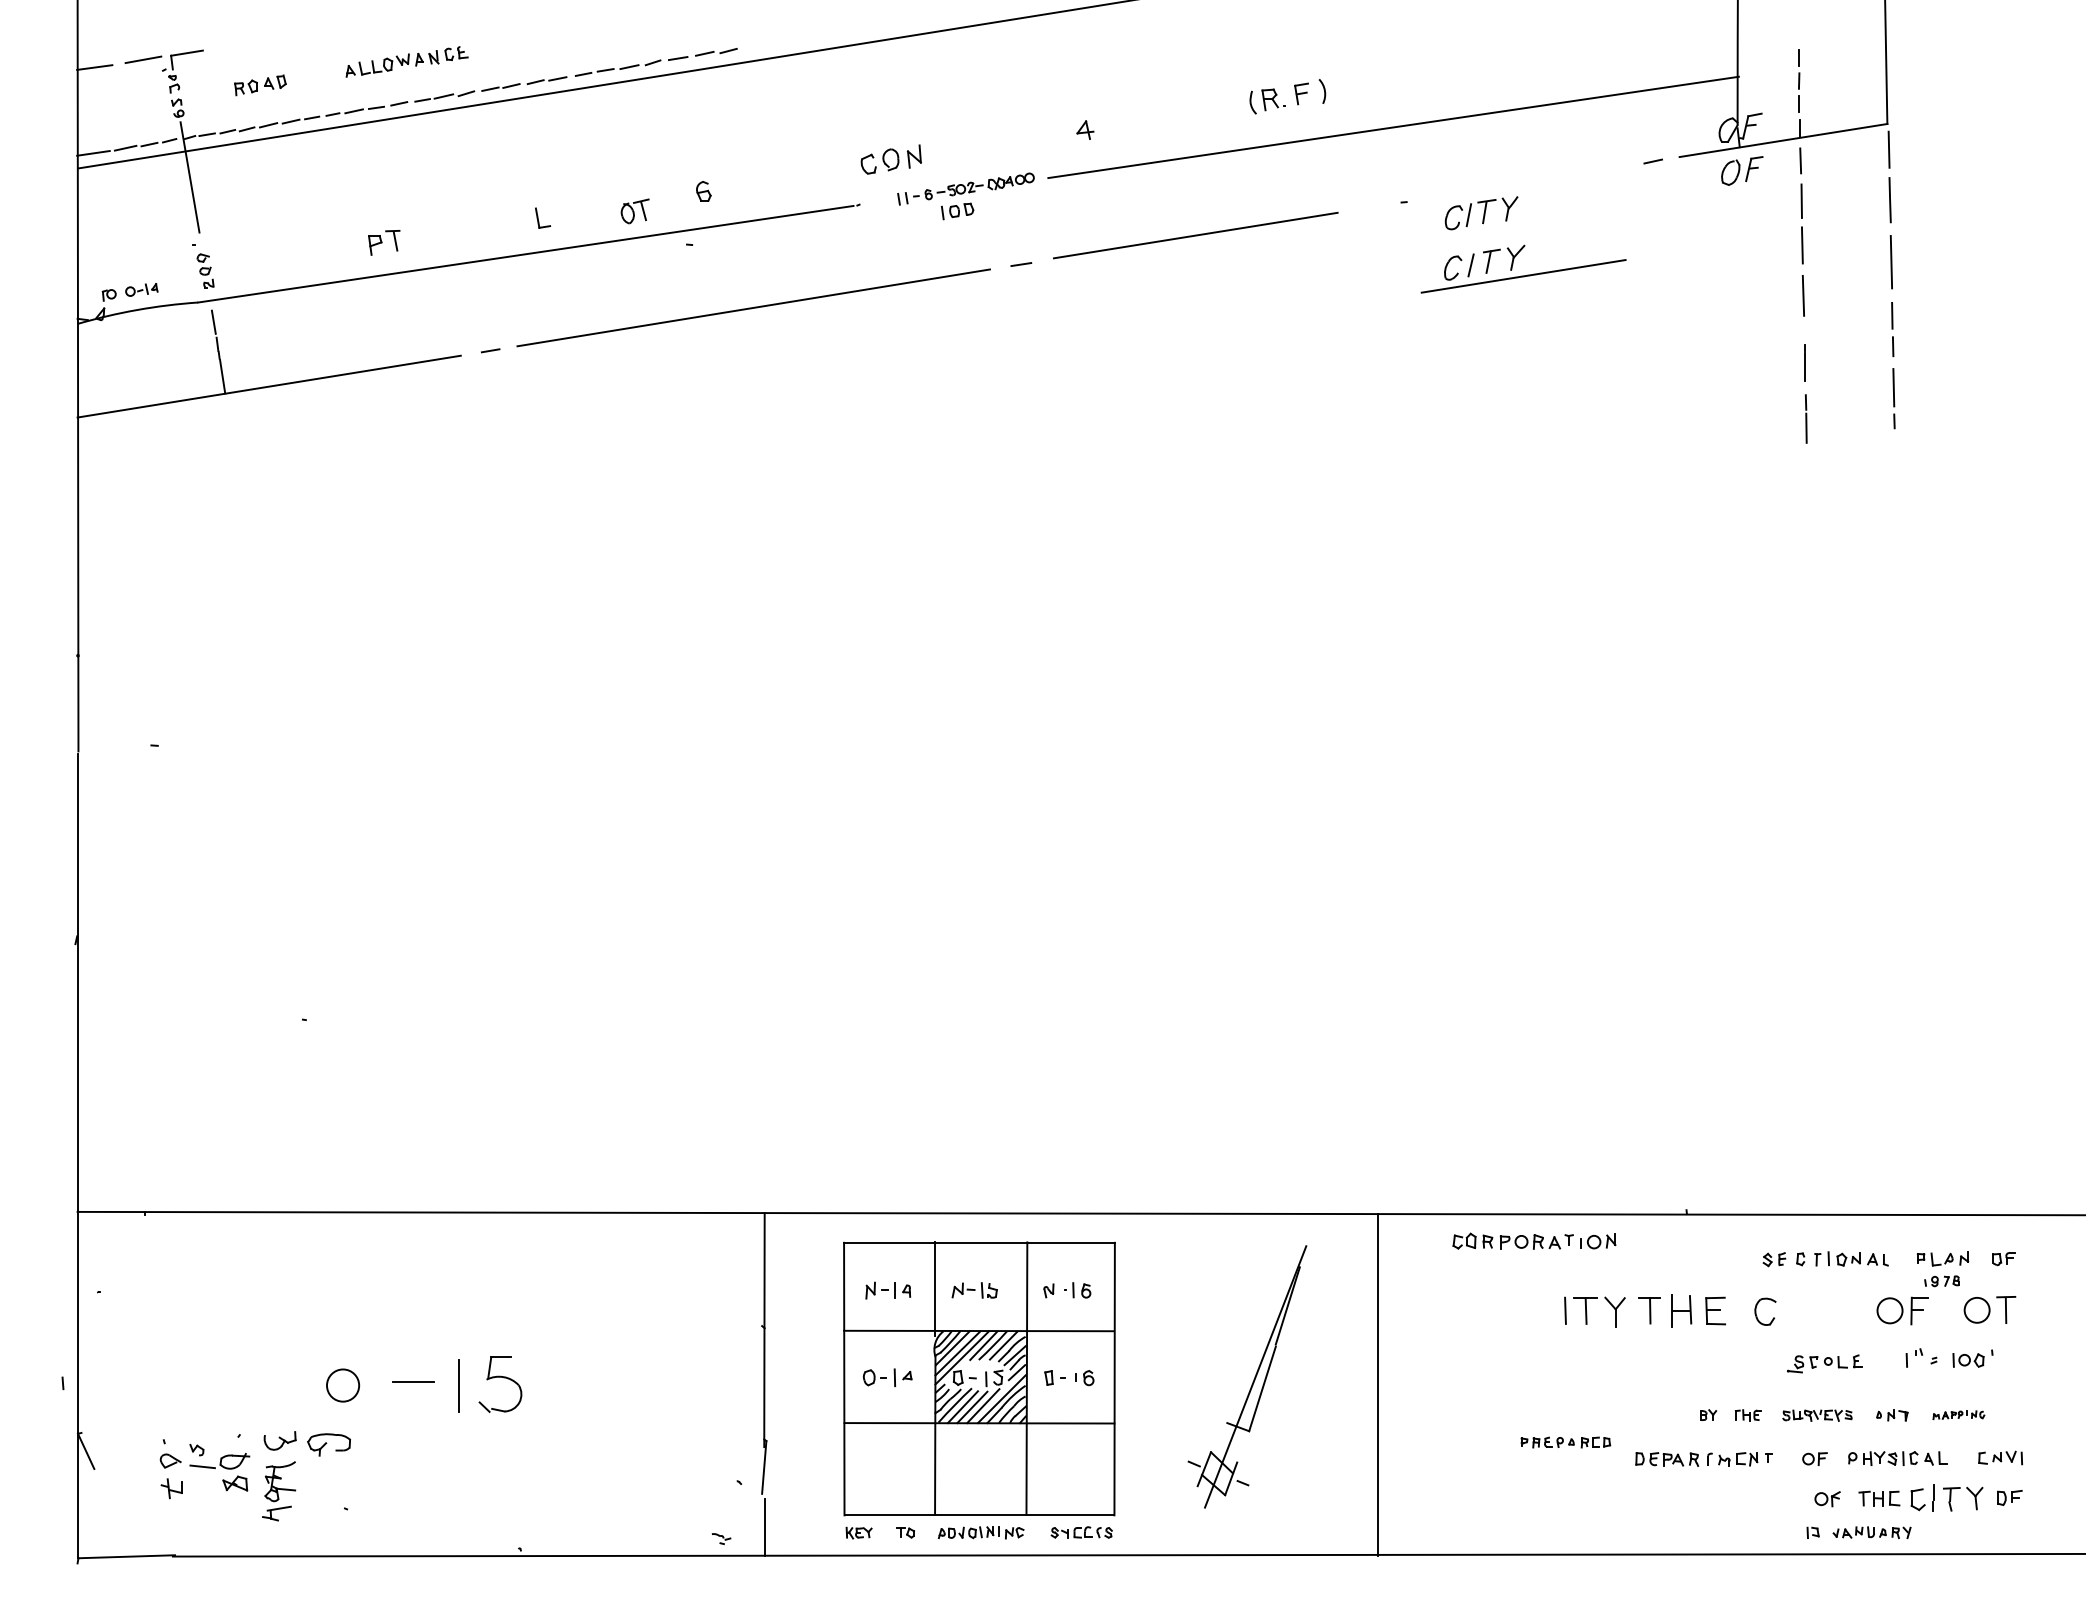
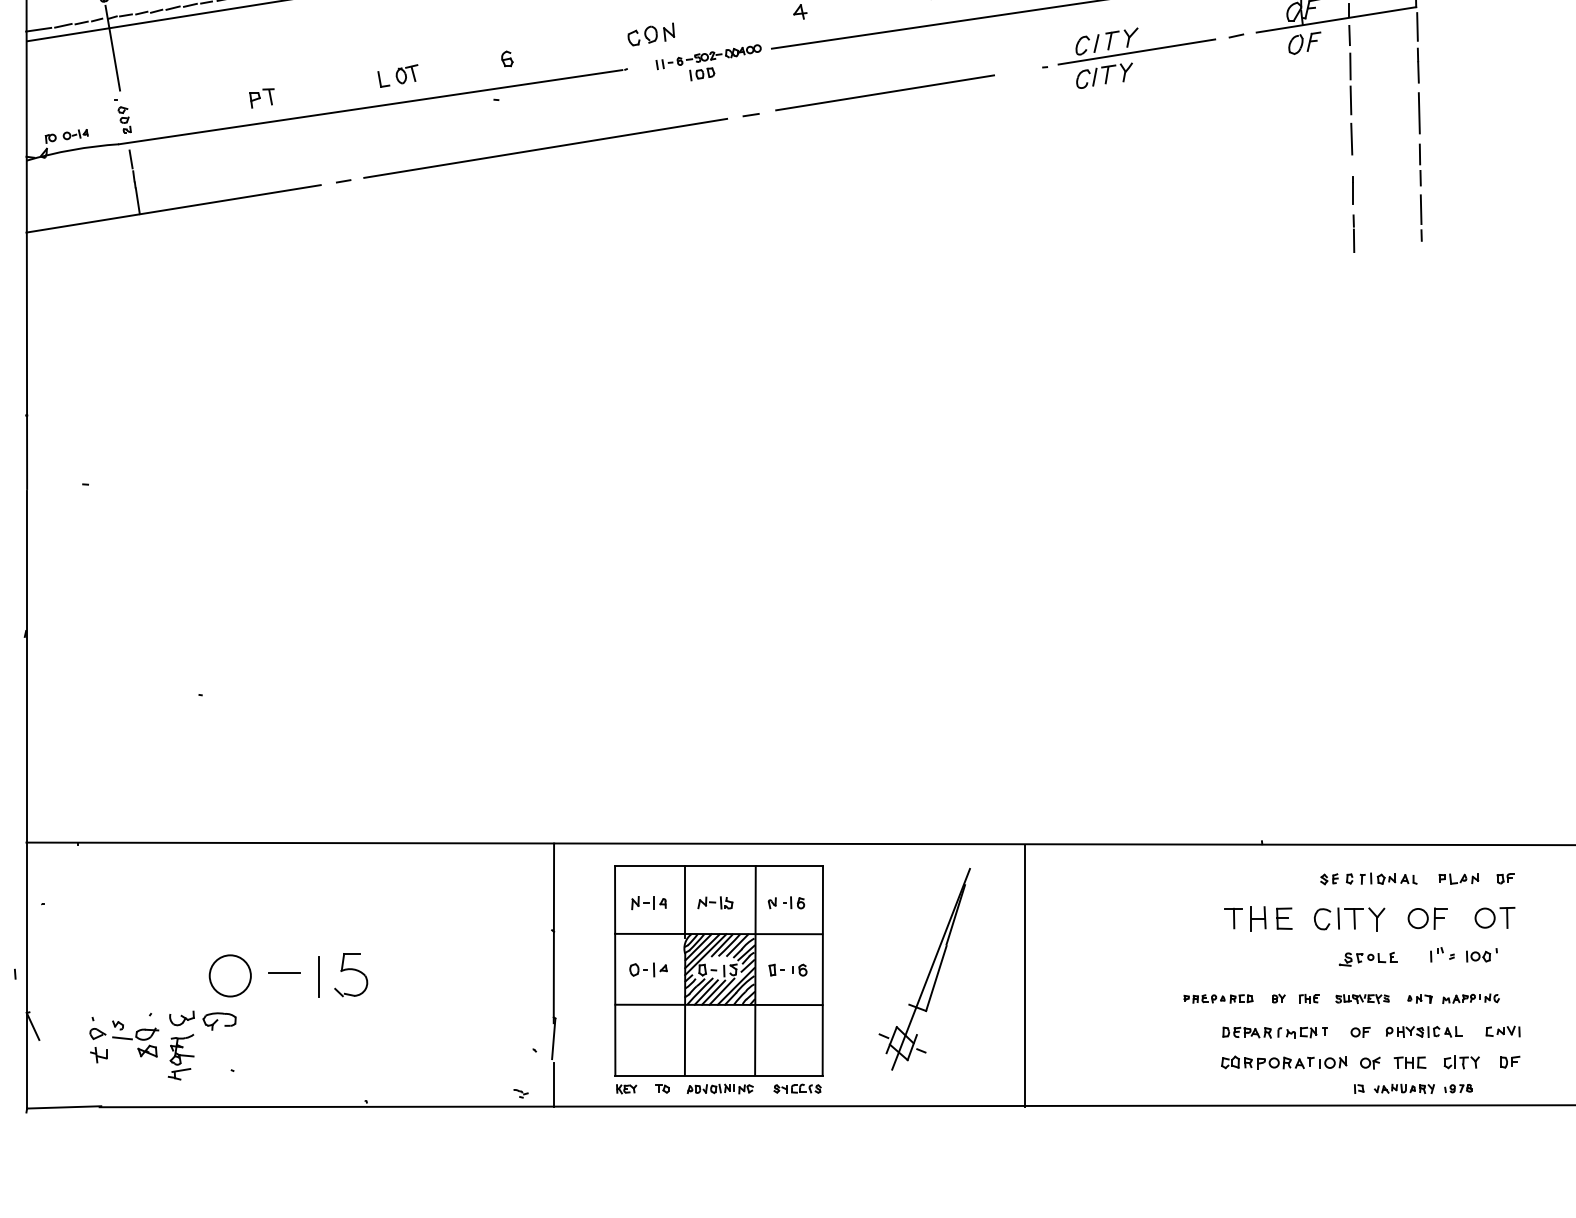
part: (634, 211) -> (406, 74), moved
part: (1523, 275) -> (1136, 51), moved
part: (1534, 1240) -> (1284, 1061), moved
part: (1941, 1281) -> (1457, 1088), moved
part: (1587, 1312) -> (1355, 919), moved
circle: (342, 1385) -> (229, 975), size x1.67
part: (1958, 1414) -> (1470, 998), size x1.43
part: (1565, 1442) -> (1218, 998), moved
part: (1946, 1497) -> (1461, 1061), size x0.62

